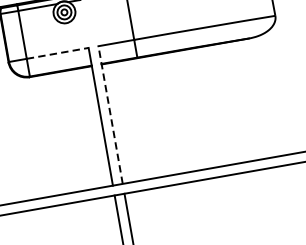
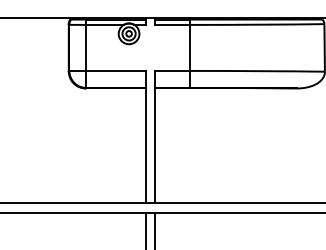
line: (58, 52) -> (116, 70), dashed -> solid
line: (110, 114) -> (155, 136), dashed -> solid

